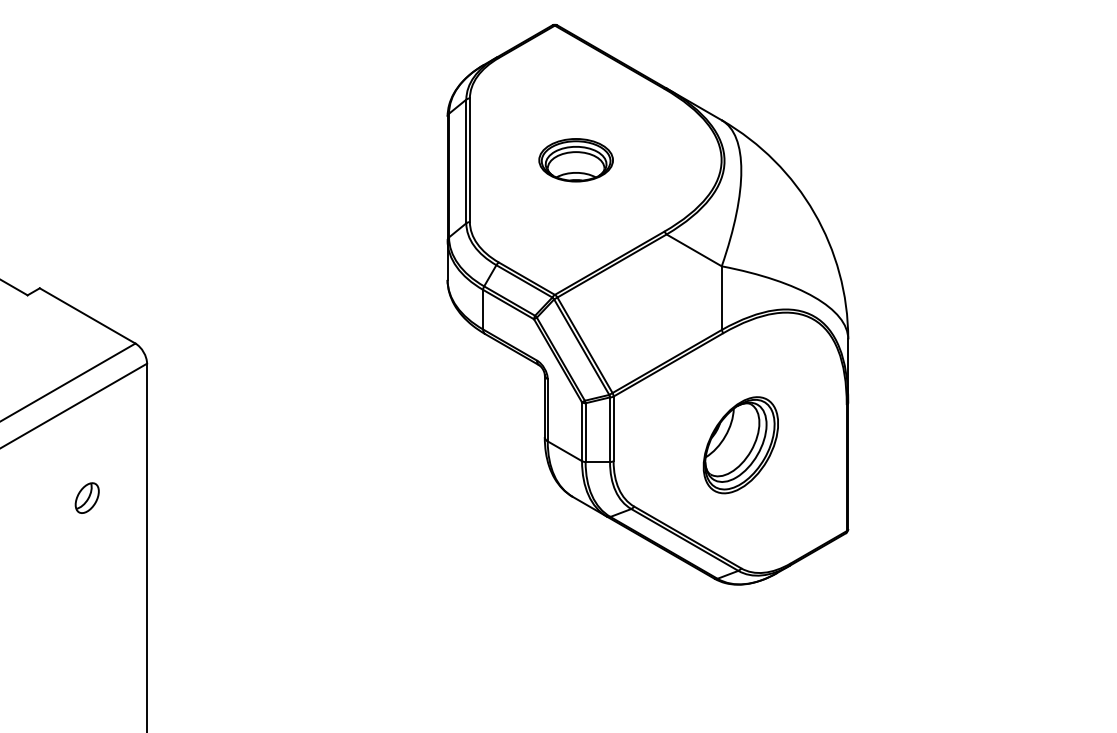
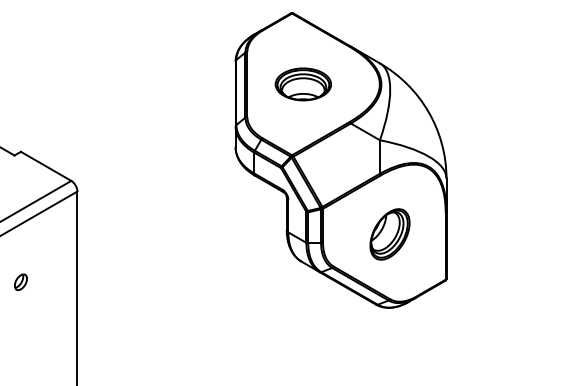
part: (574, 160) -> (302, 84), size x1.43
part: (86, 496) -> (20, 281), moved

